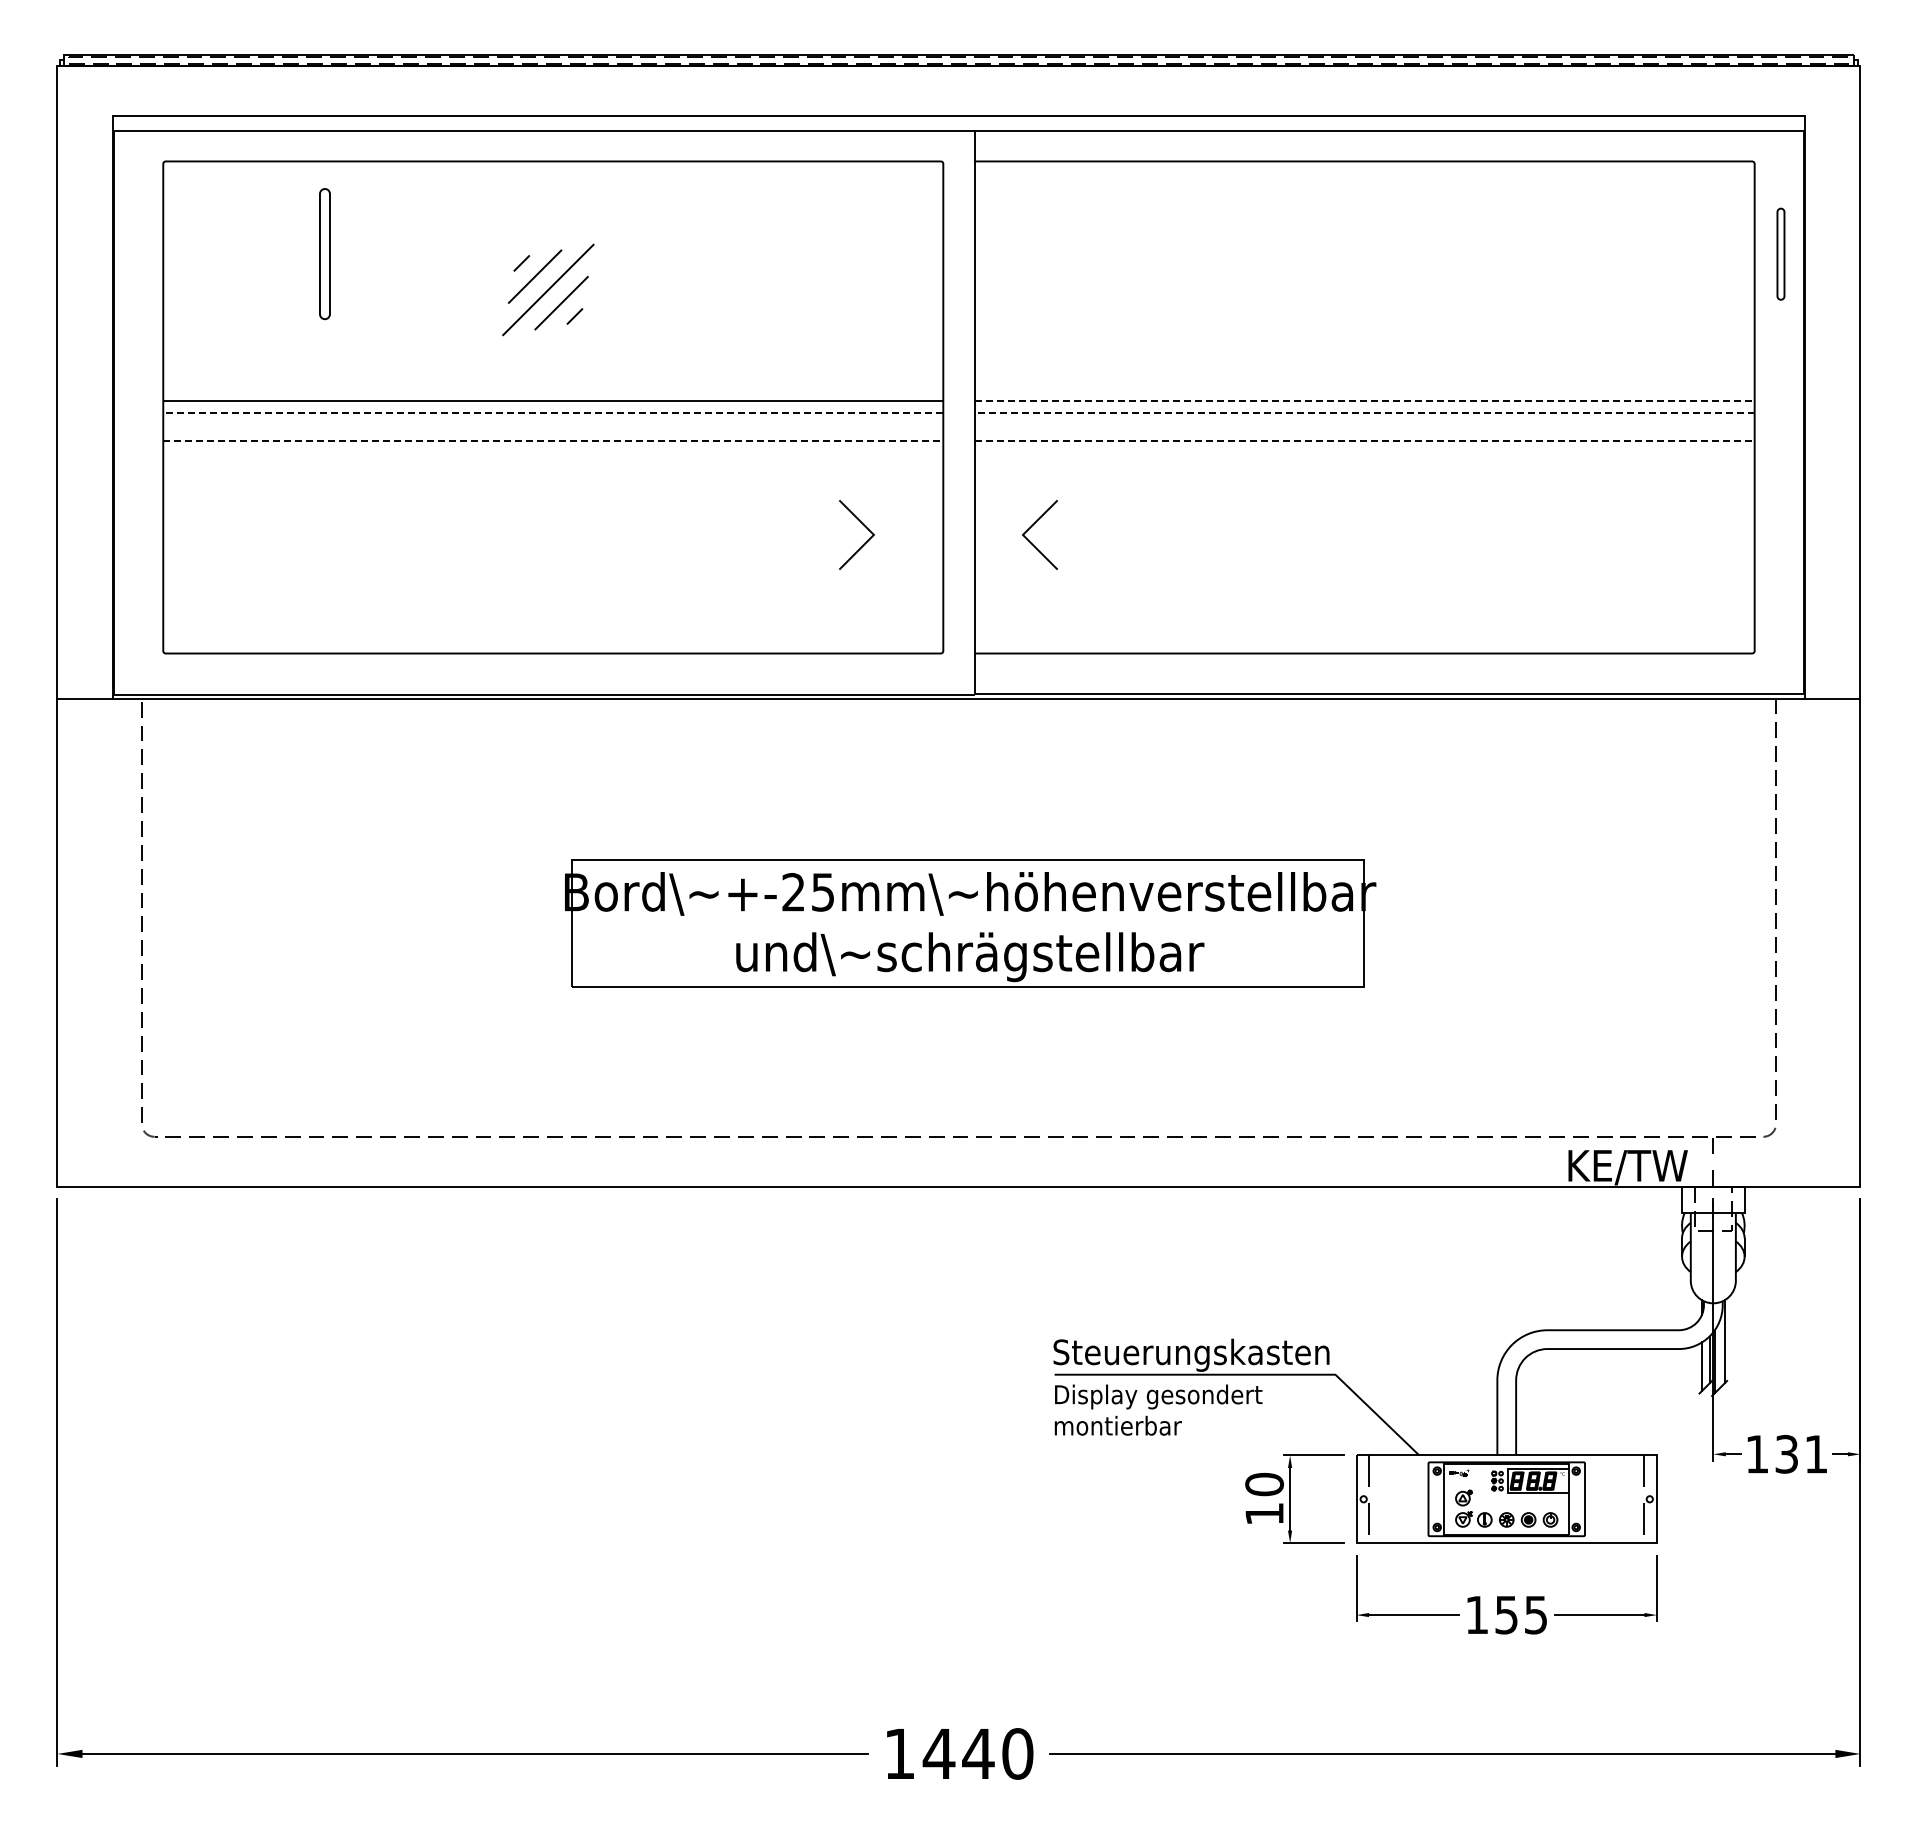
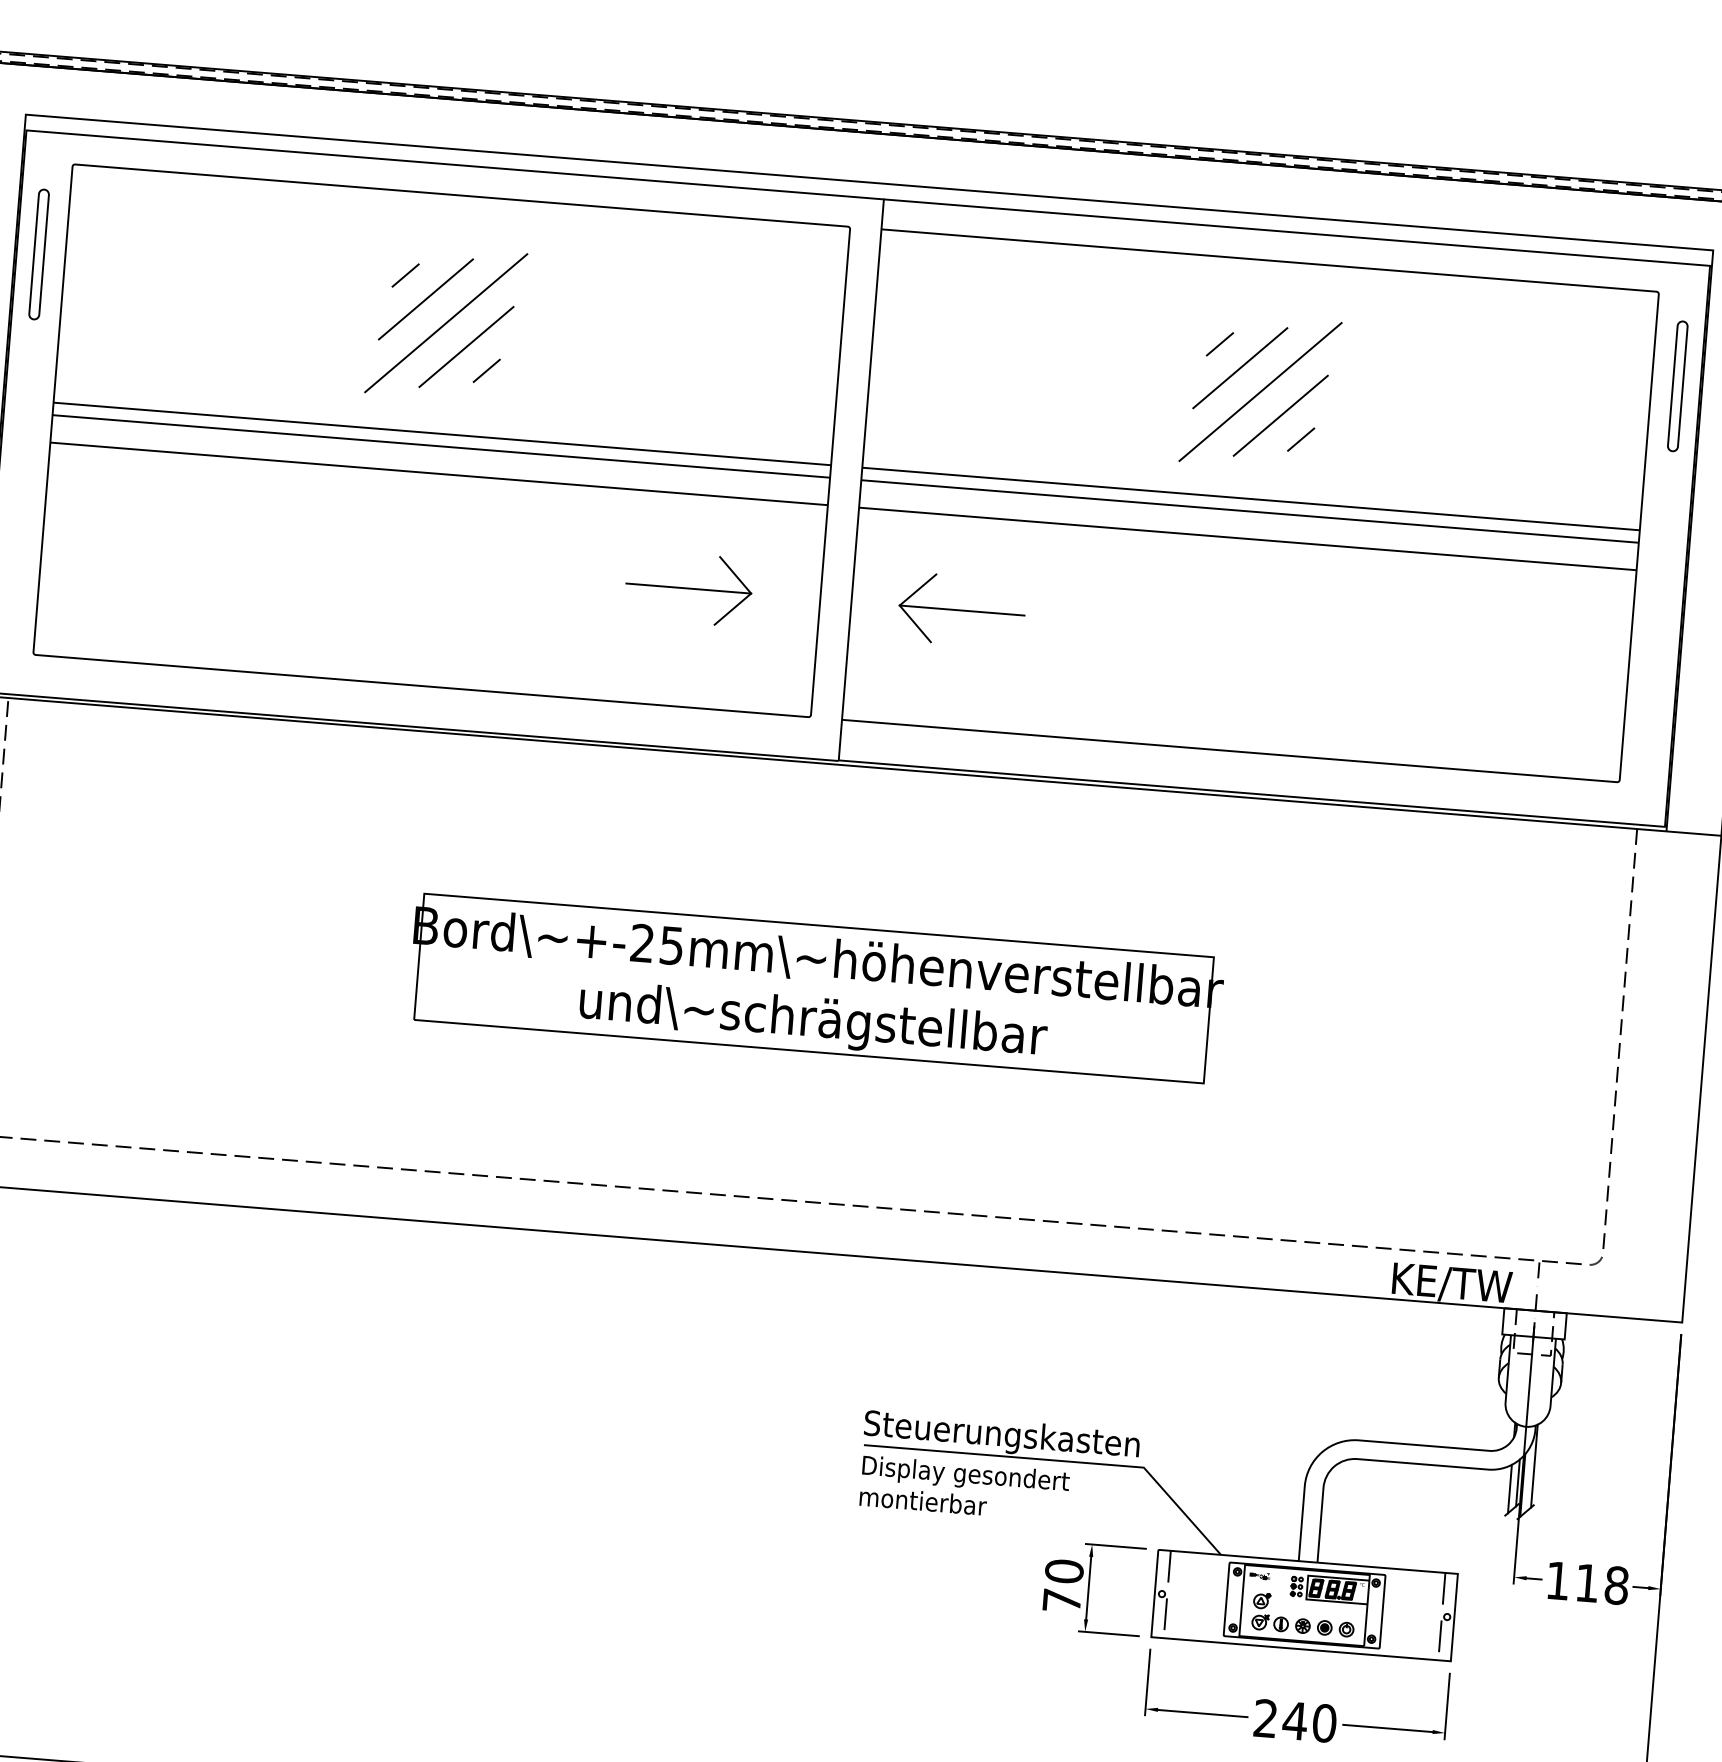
part: (324, 254) -> (38, 254), moved
part: (1780, 254) -> (1677, 386), size x1.43
part: (548, 289) -> (446, 322), size x1.67
part: (1365, 292) -> (1260, 391), added
line: (1365, 400) -> (1251, 498), dashed -> solid
line: (552, 413) -> (440, 446), dashed -> solid
line: (1364, 413) -> (1249, 511), dashed -> solid
line: (553, 440) -> (439, 473), dashed -> solid
line: (1365, 440) -> (1248, 538), dashed -> solid
line: (810, 534) -> (687, 588), added
line: (1085, 534) -> (962, 610), added
text: (1801, 1453) -> (1602, 1583), 131 -> 118
text: (1264, 1513) -> (1061, 1600), 10 -> 70
text: (1506, 1614) -> (1295, 1720), 155 -> 240

